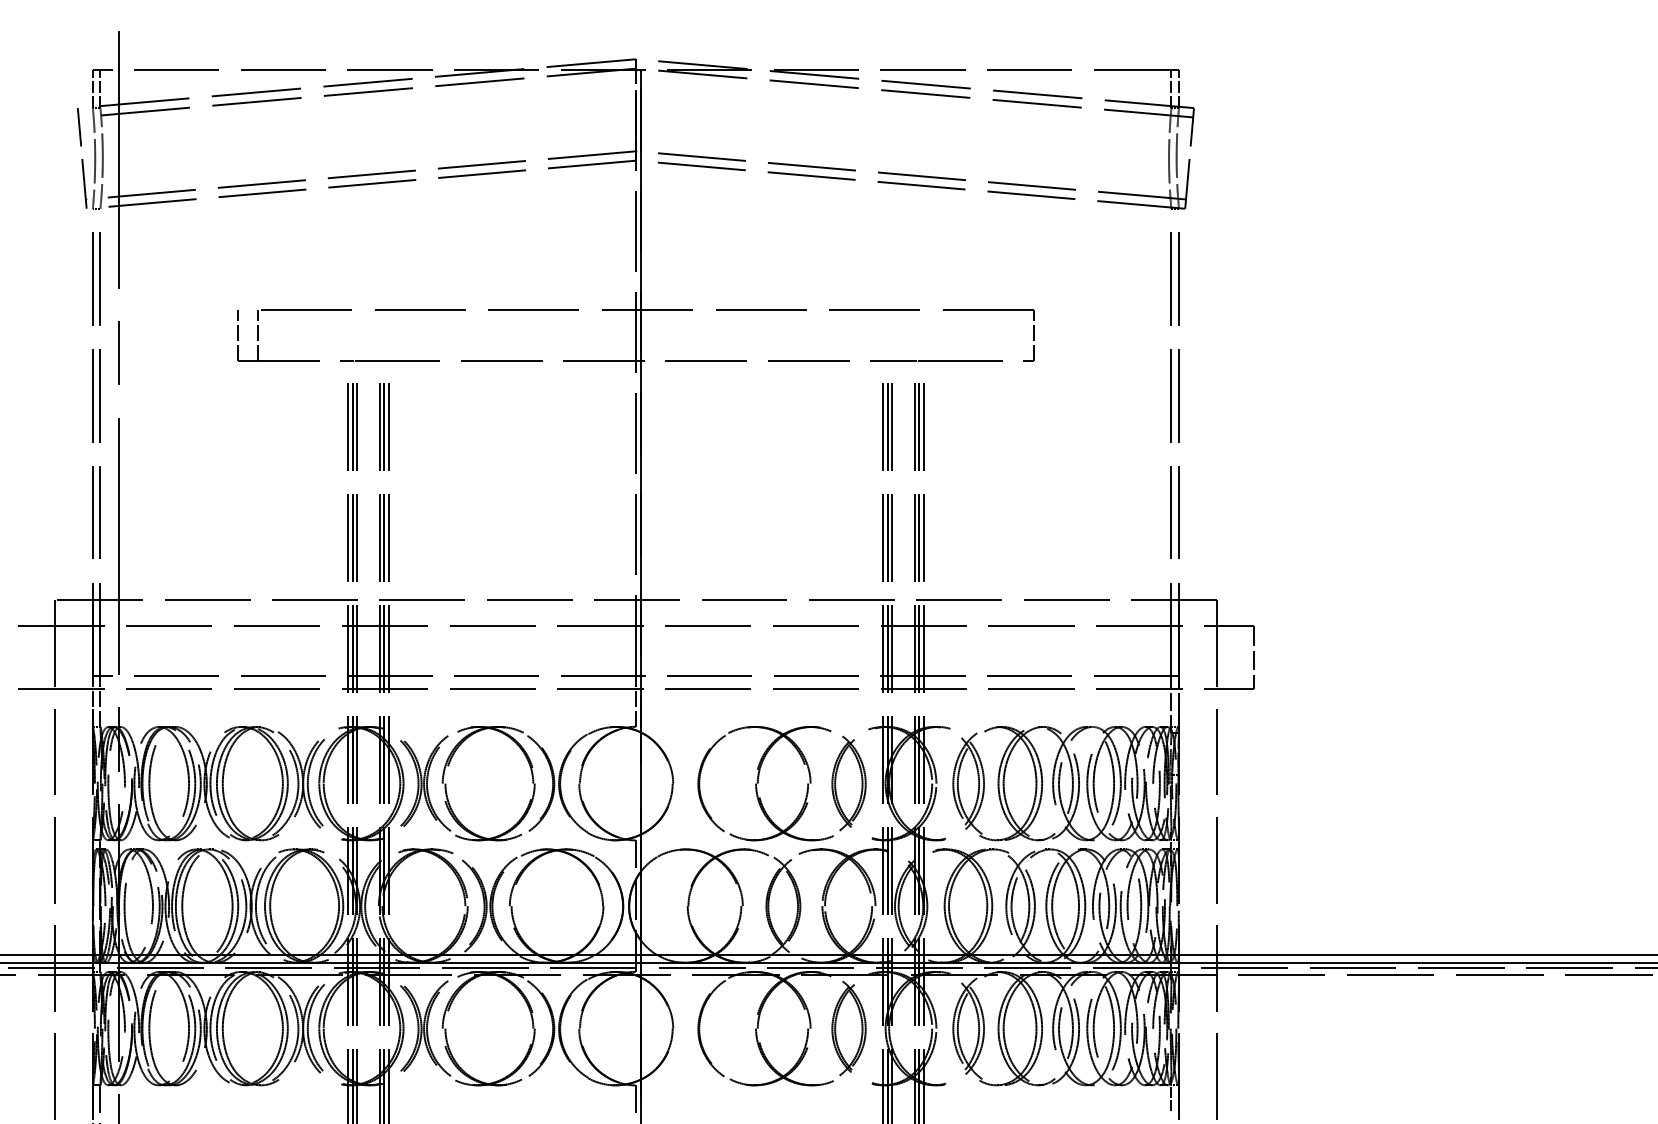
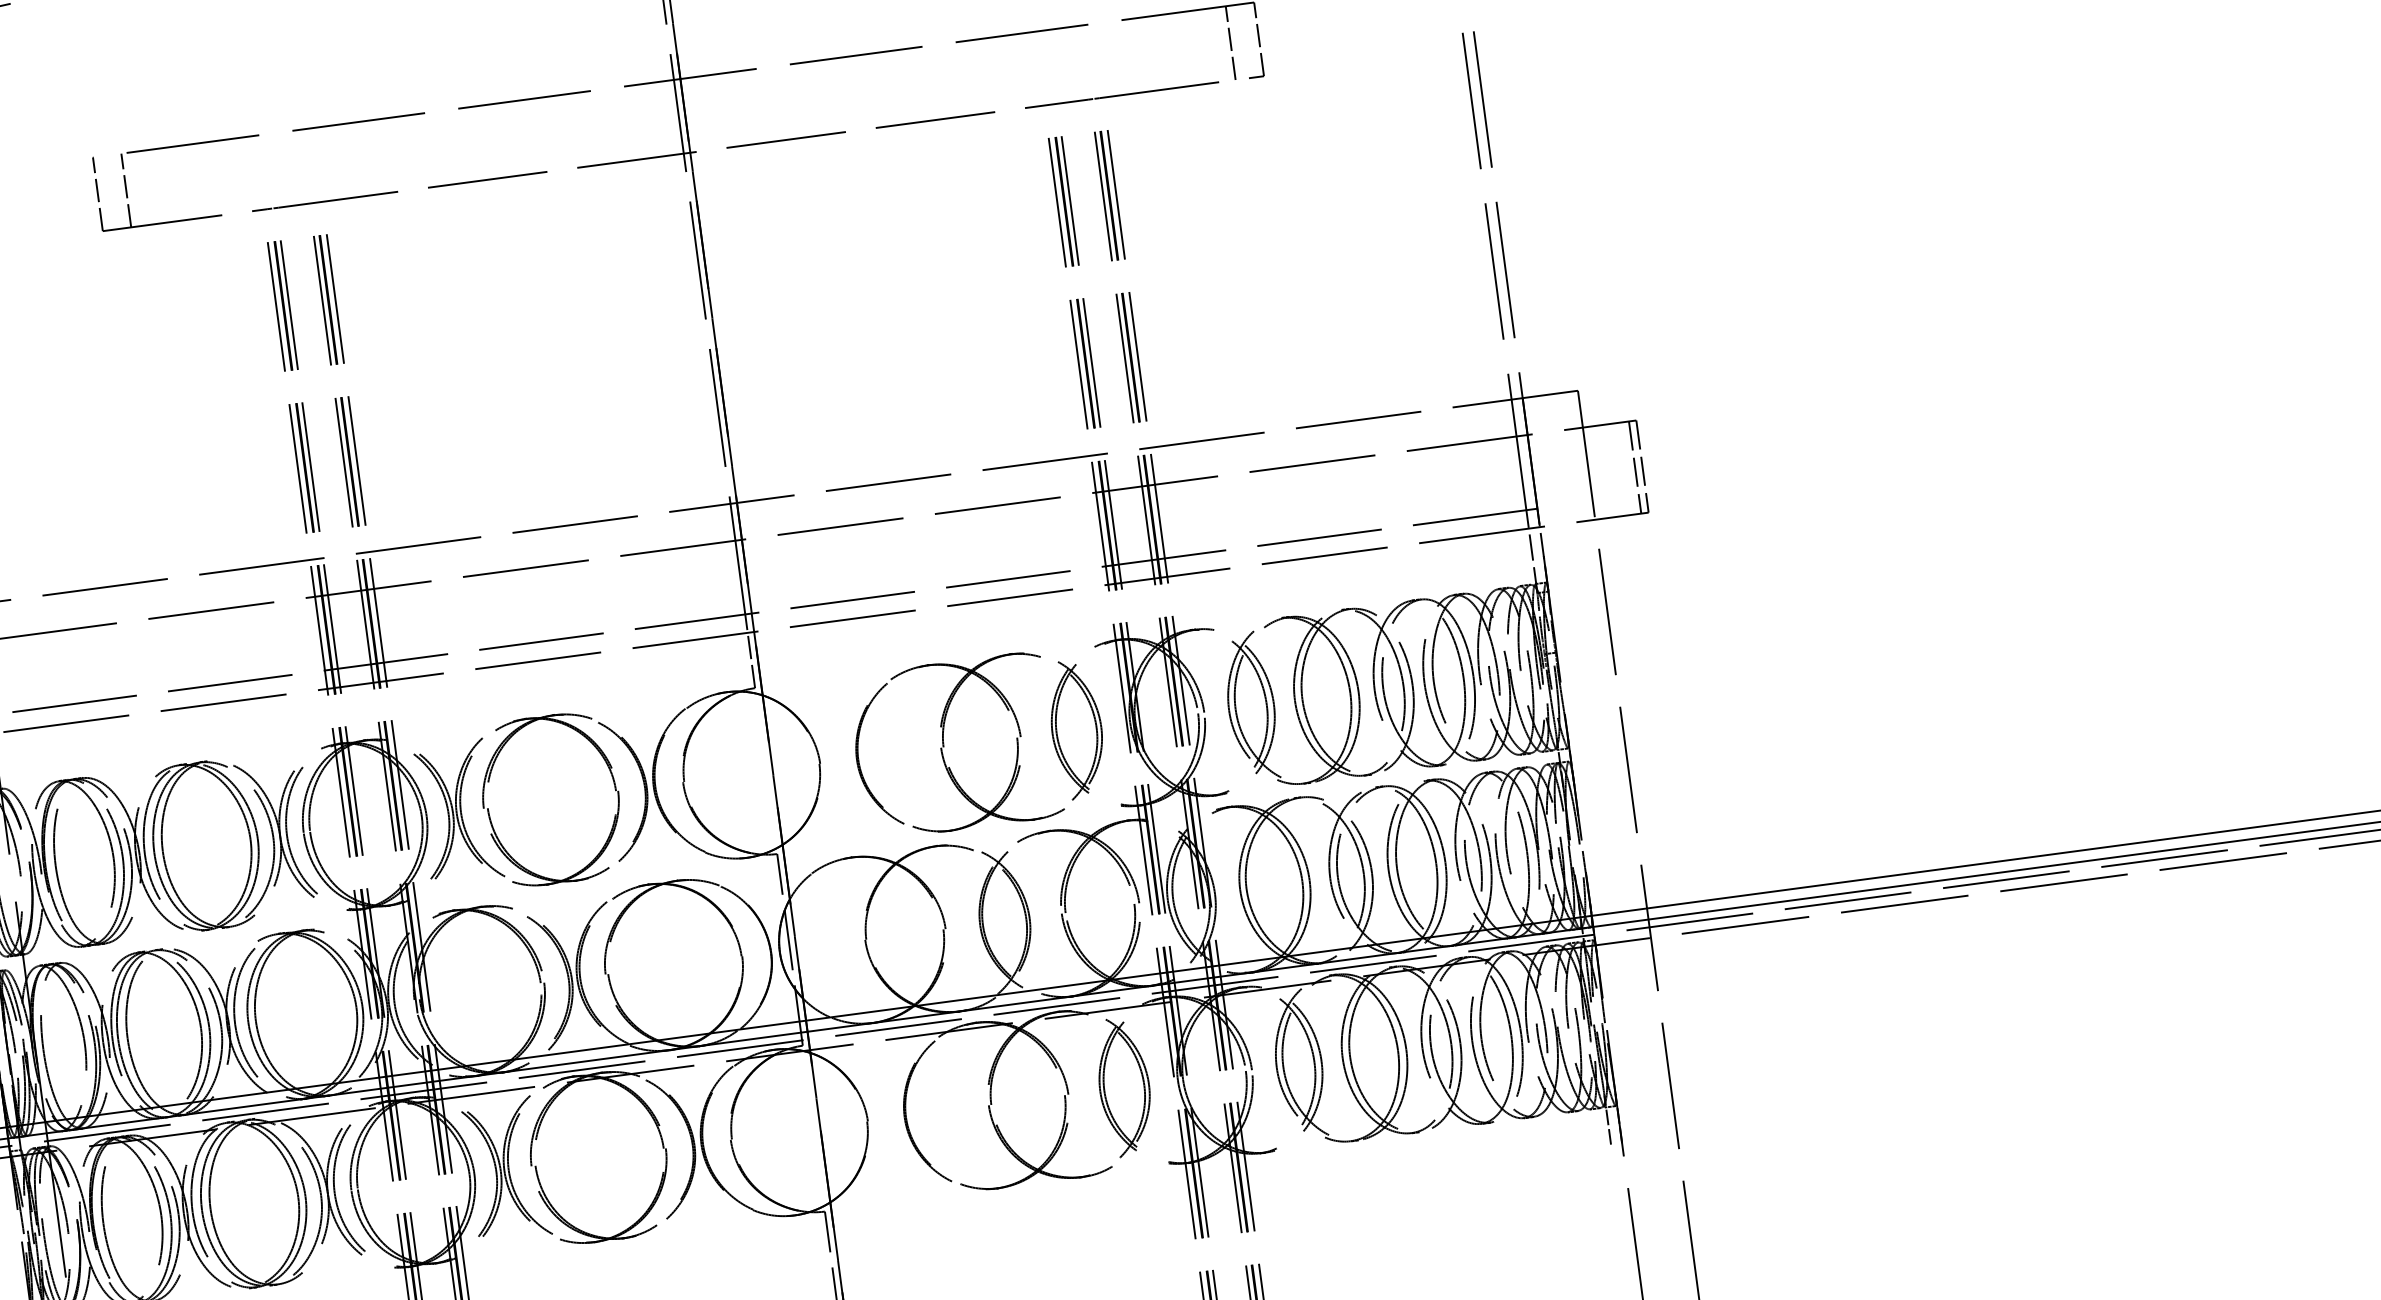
line: (1014, 335) -> (1231, 43), added
line: (1248, 656) -> (1635, 466), added

